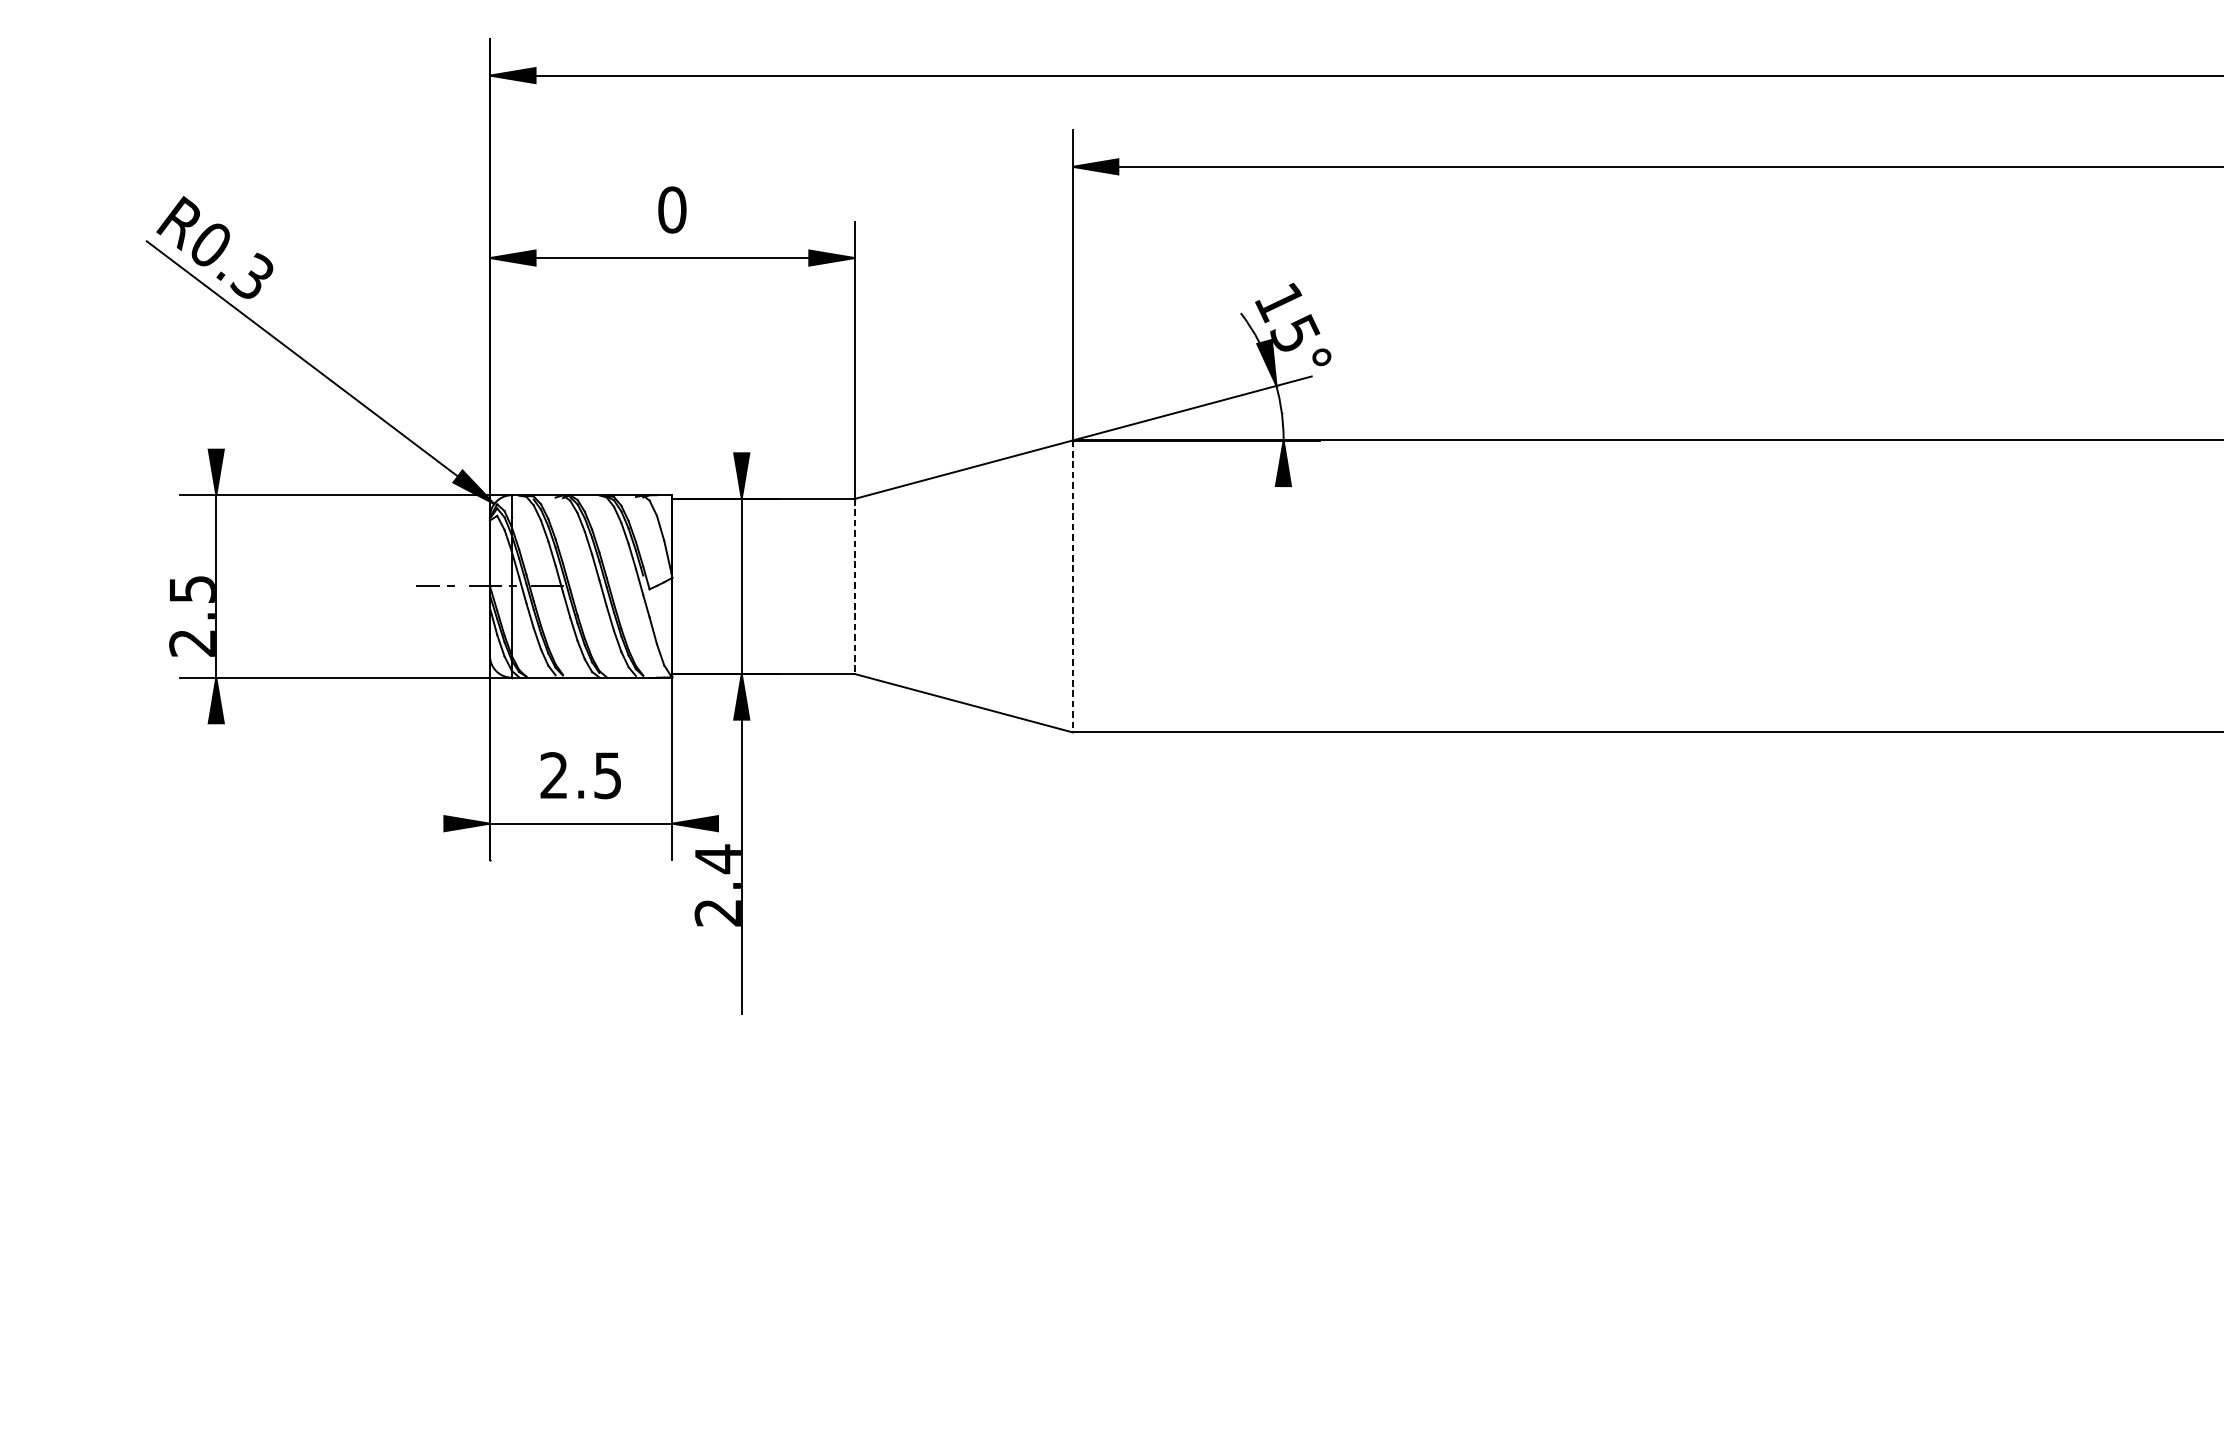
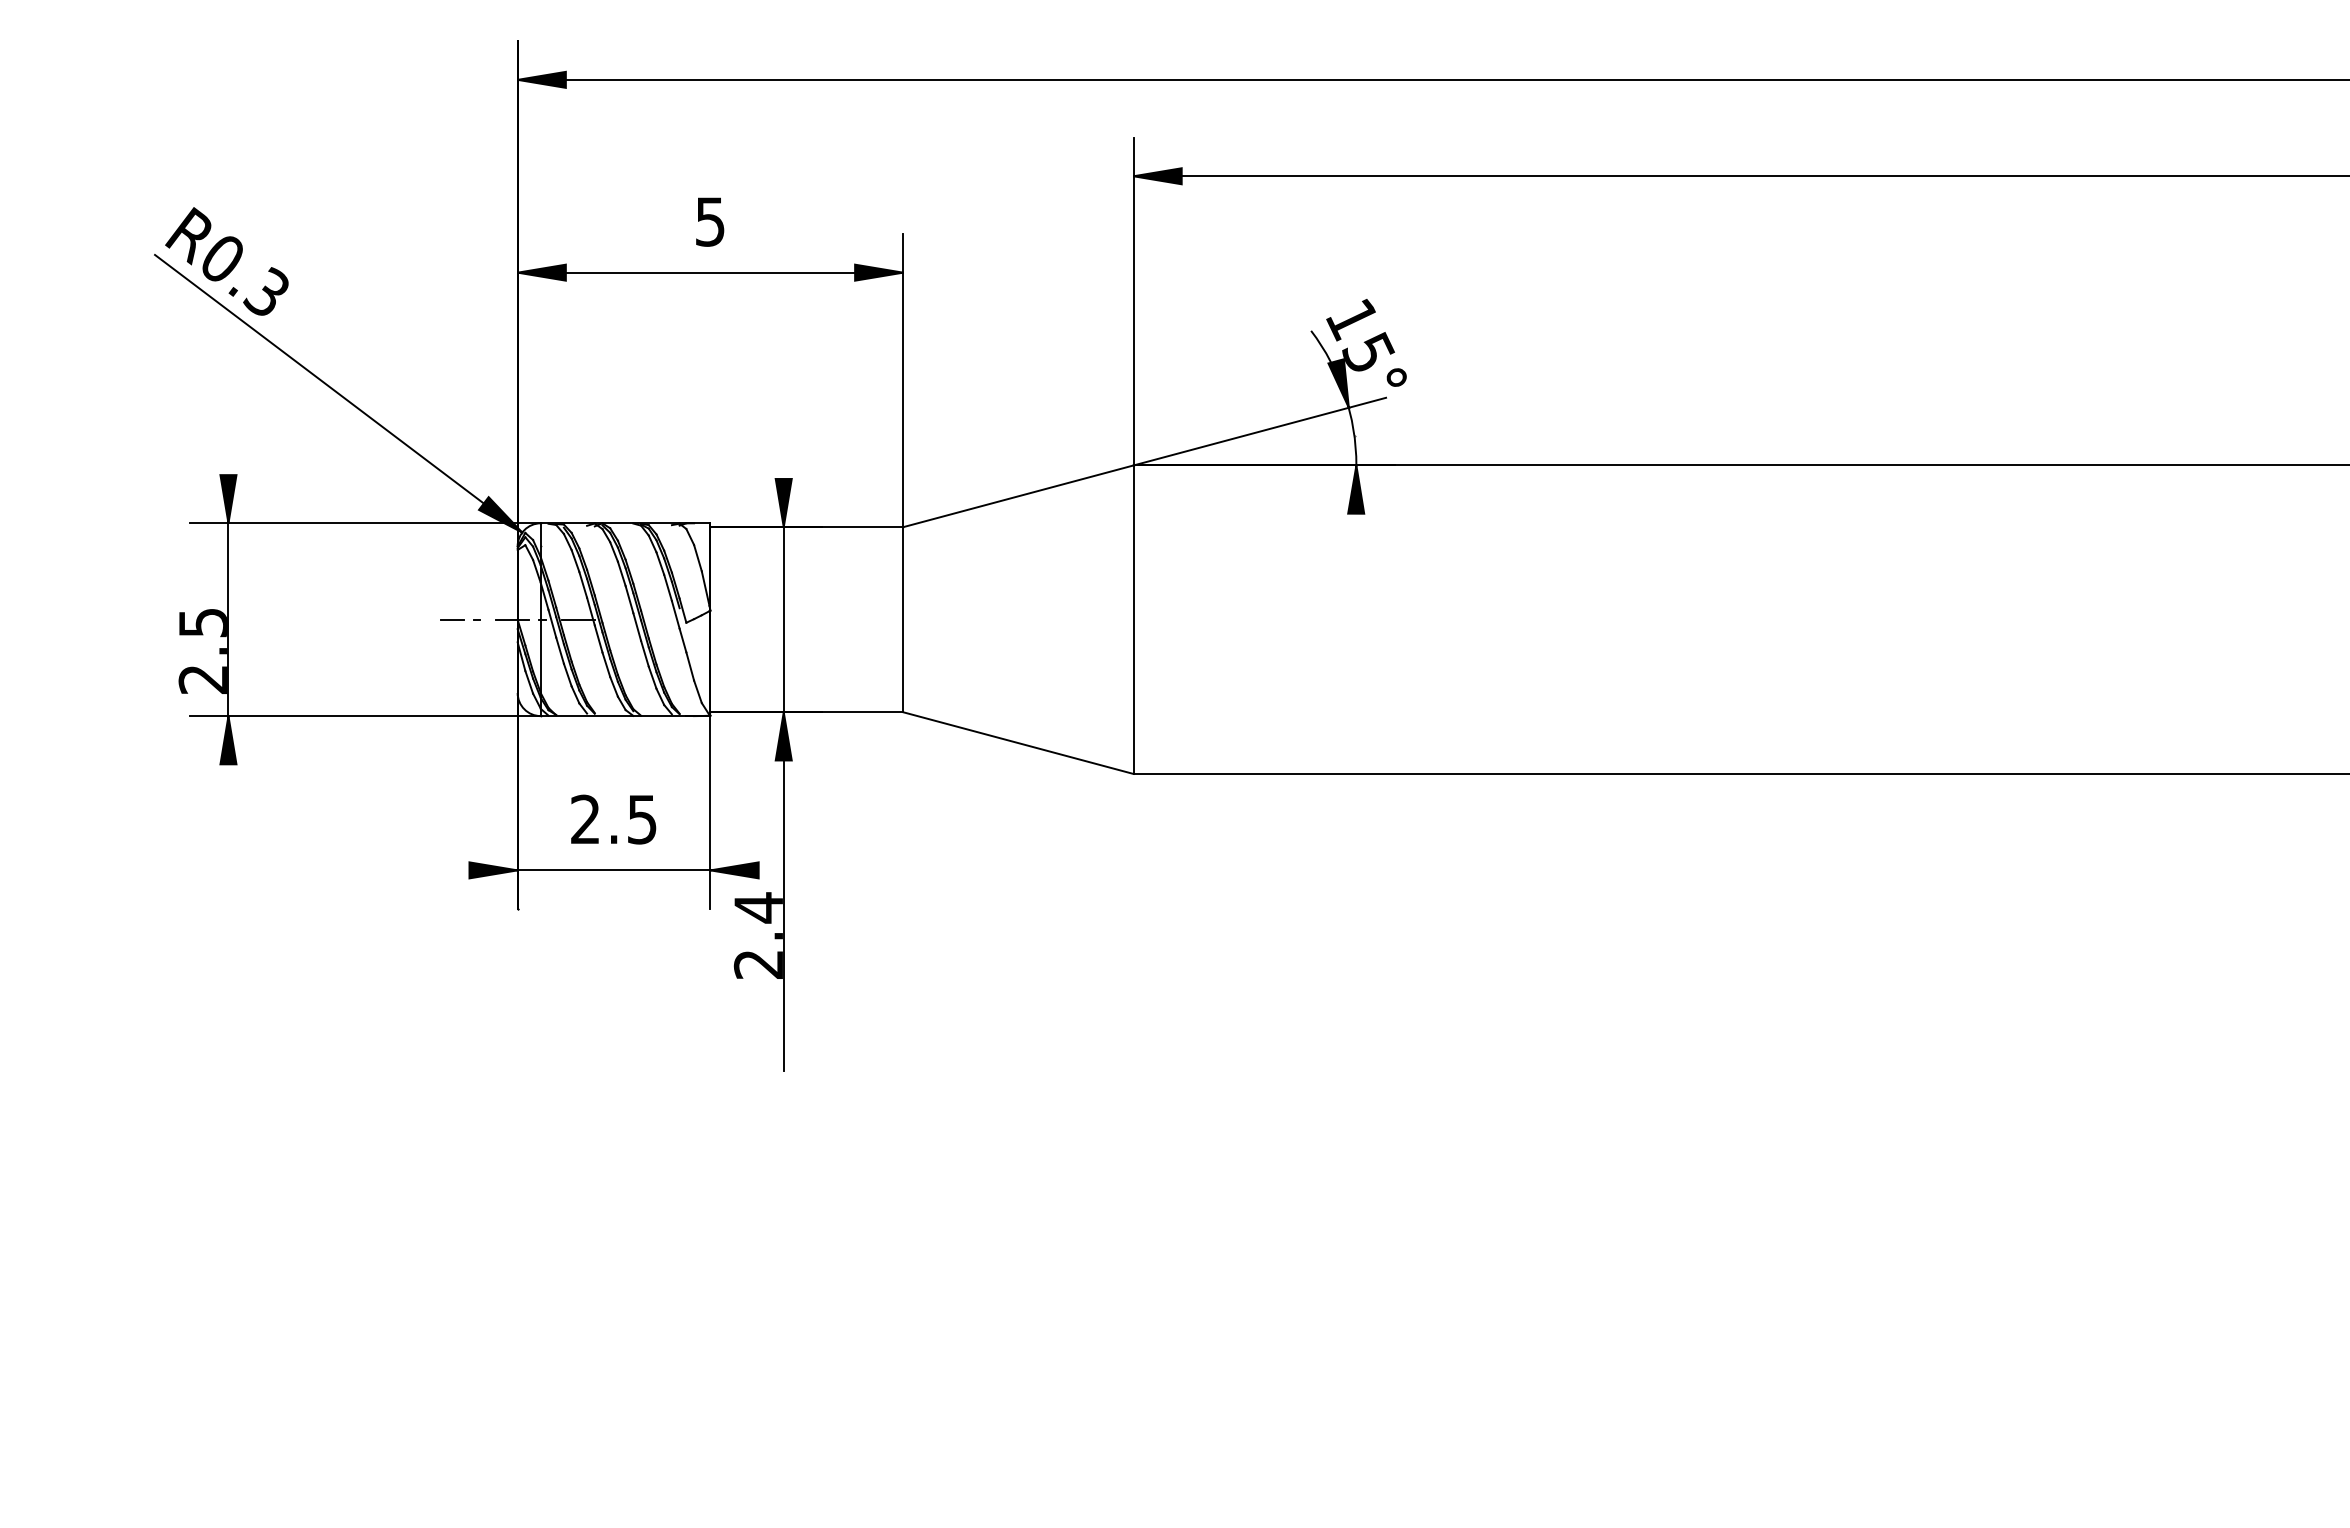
text: (672, 209) -> (710, 221), 0 -> 5
line: (855, 586) -> (903, 619), dashed -> solid
line: (1072, 587) -> (1133, 620), dashed -> solid

